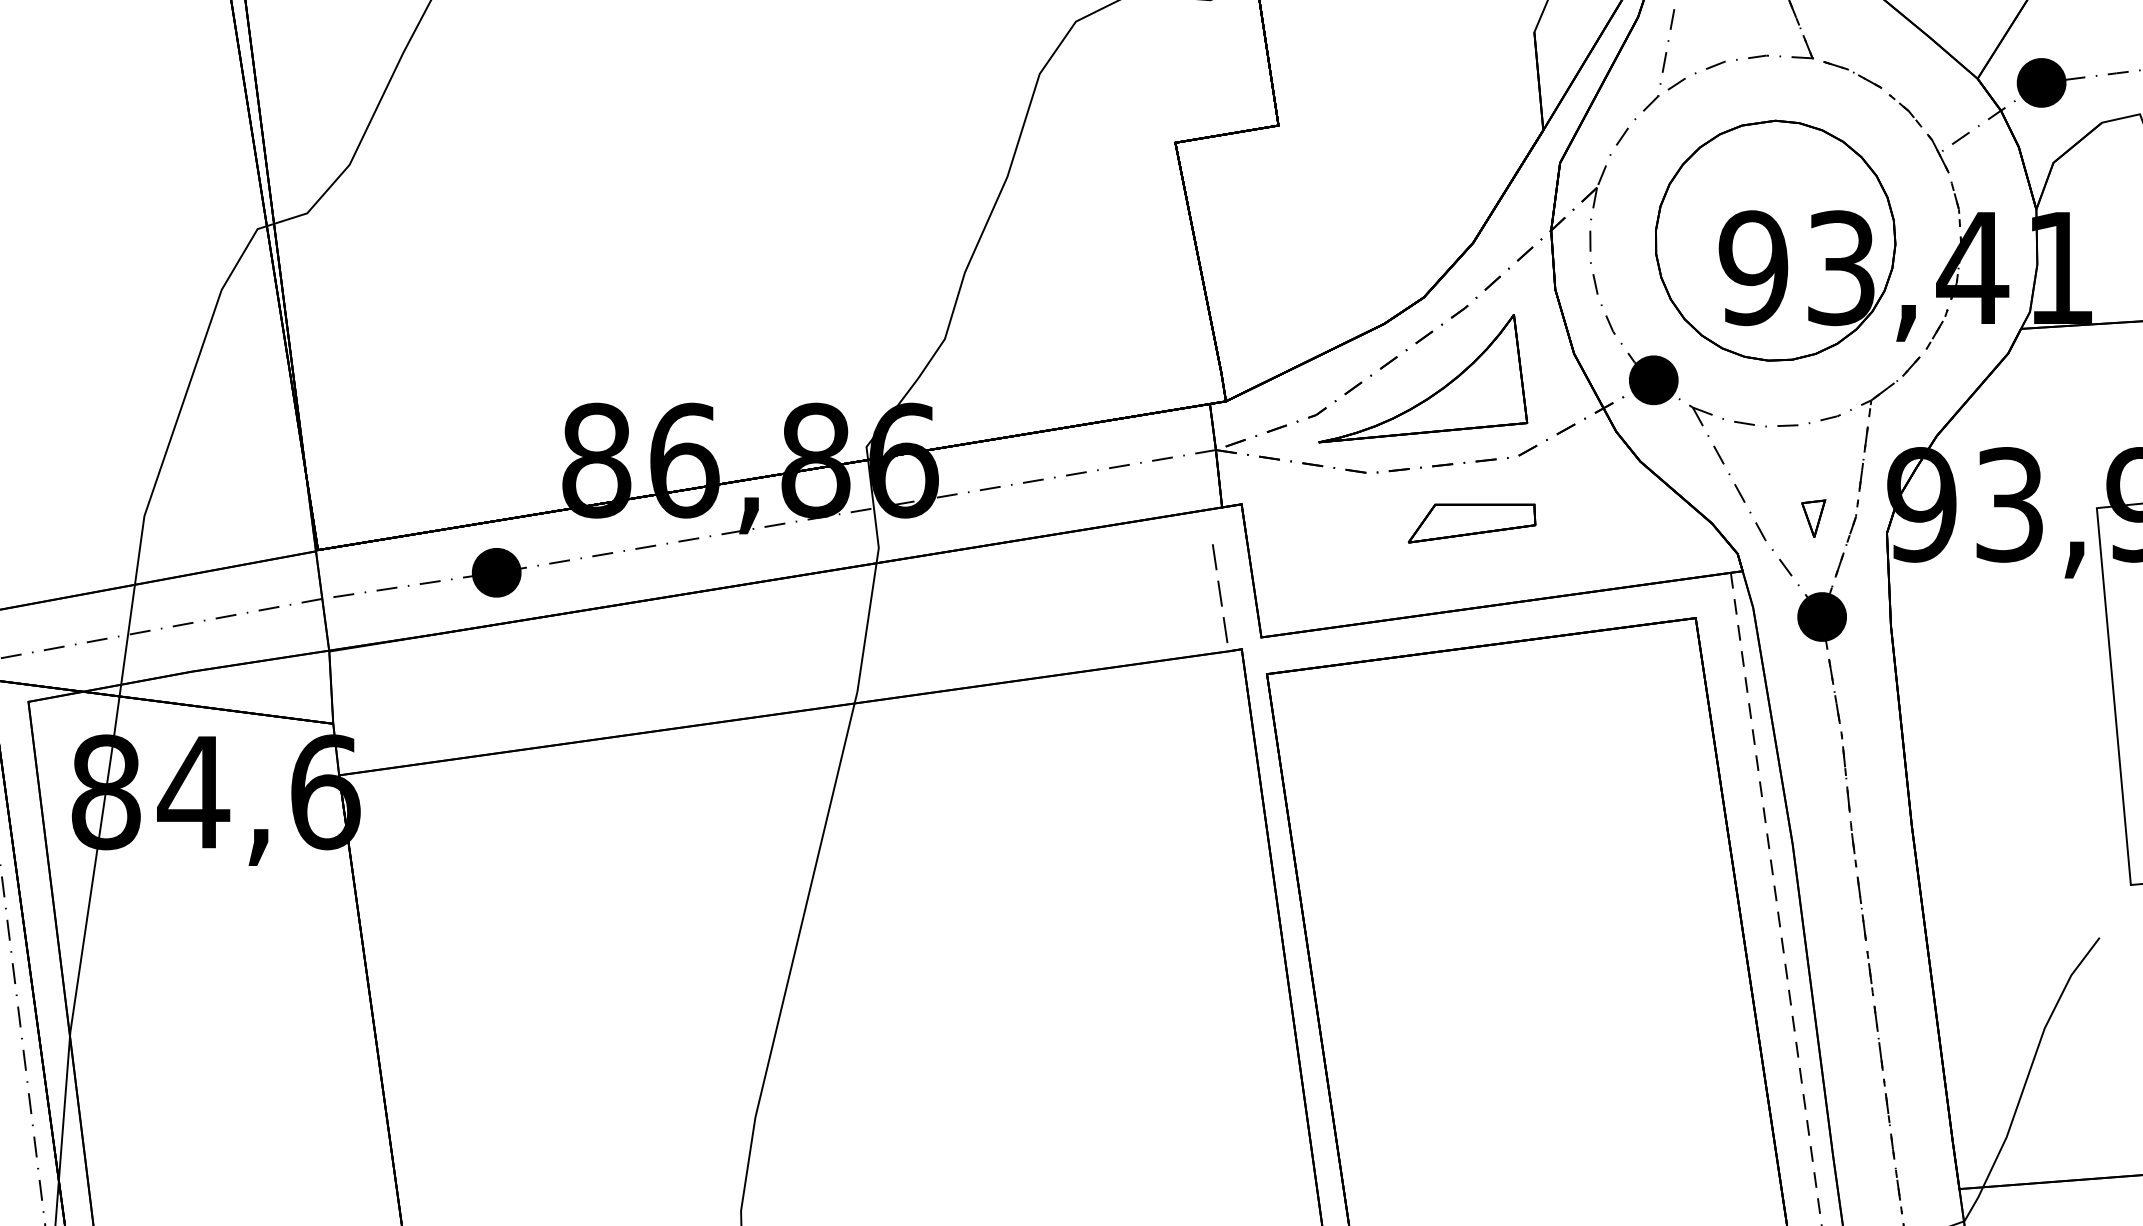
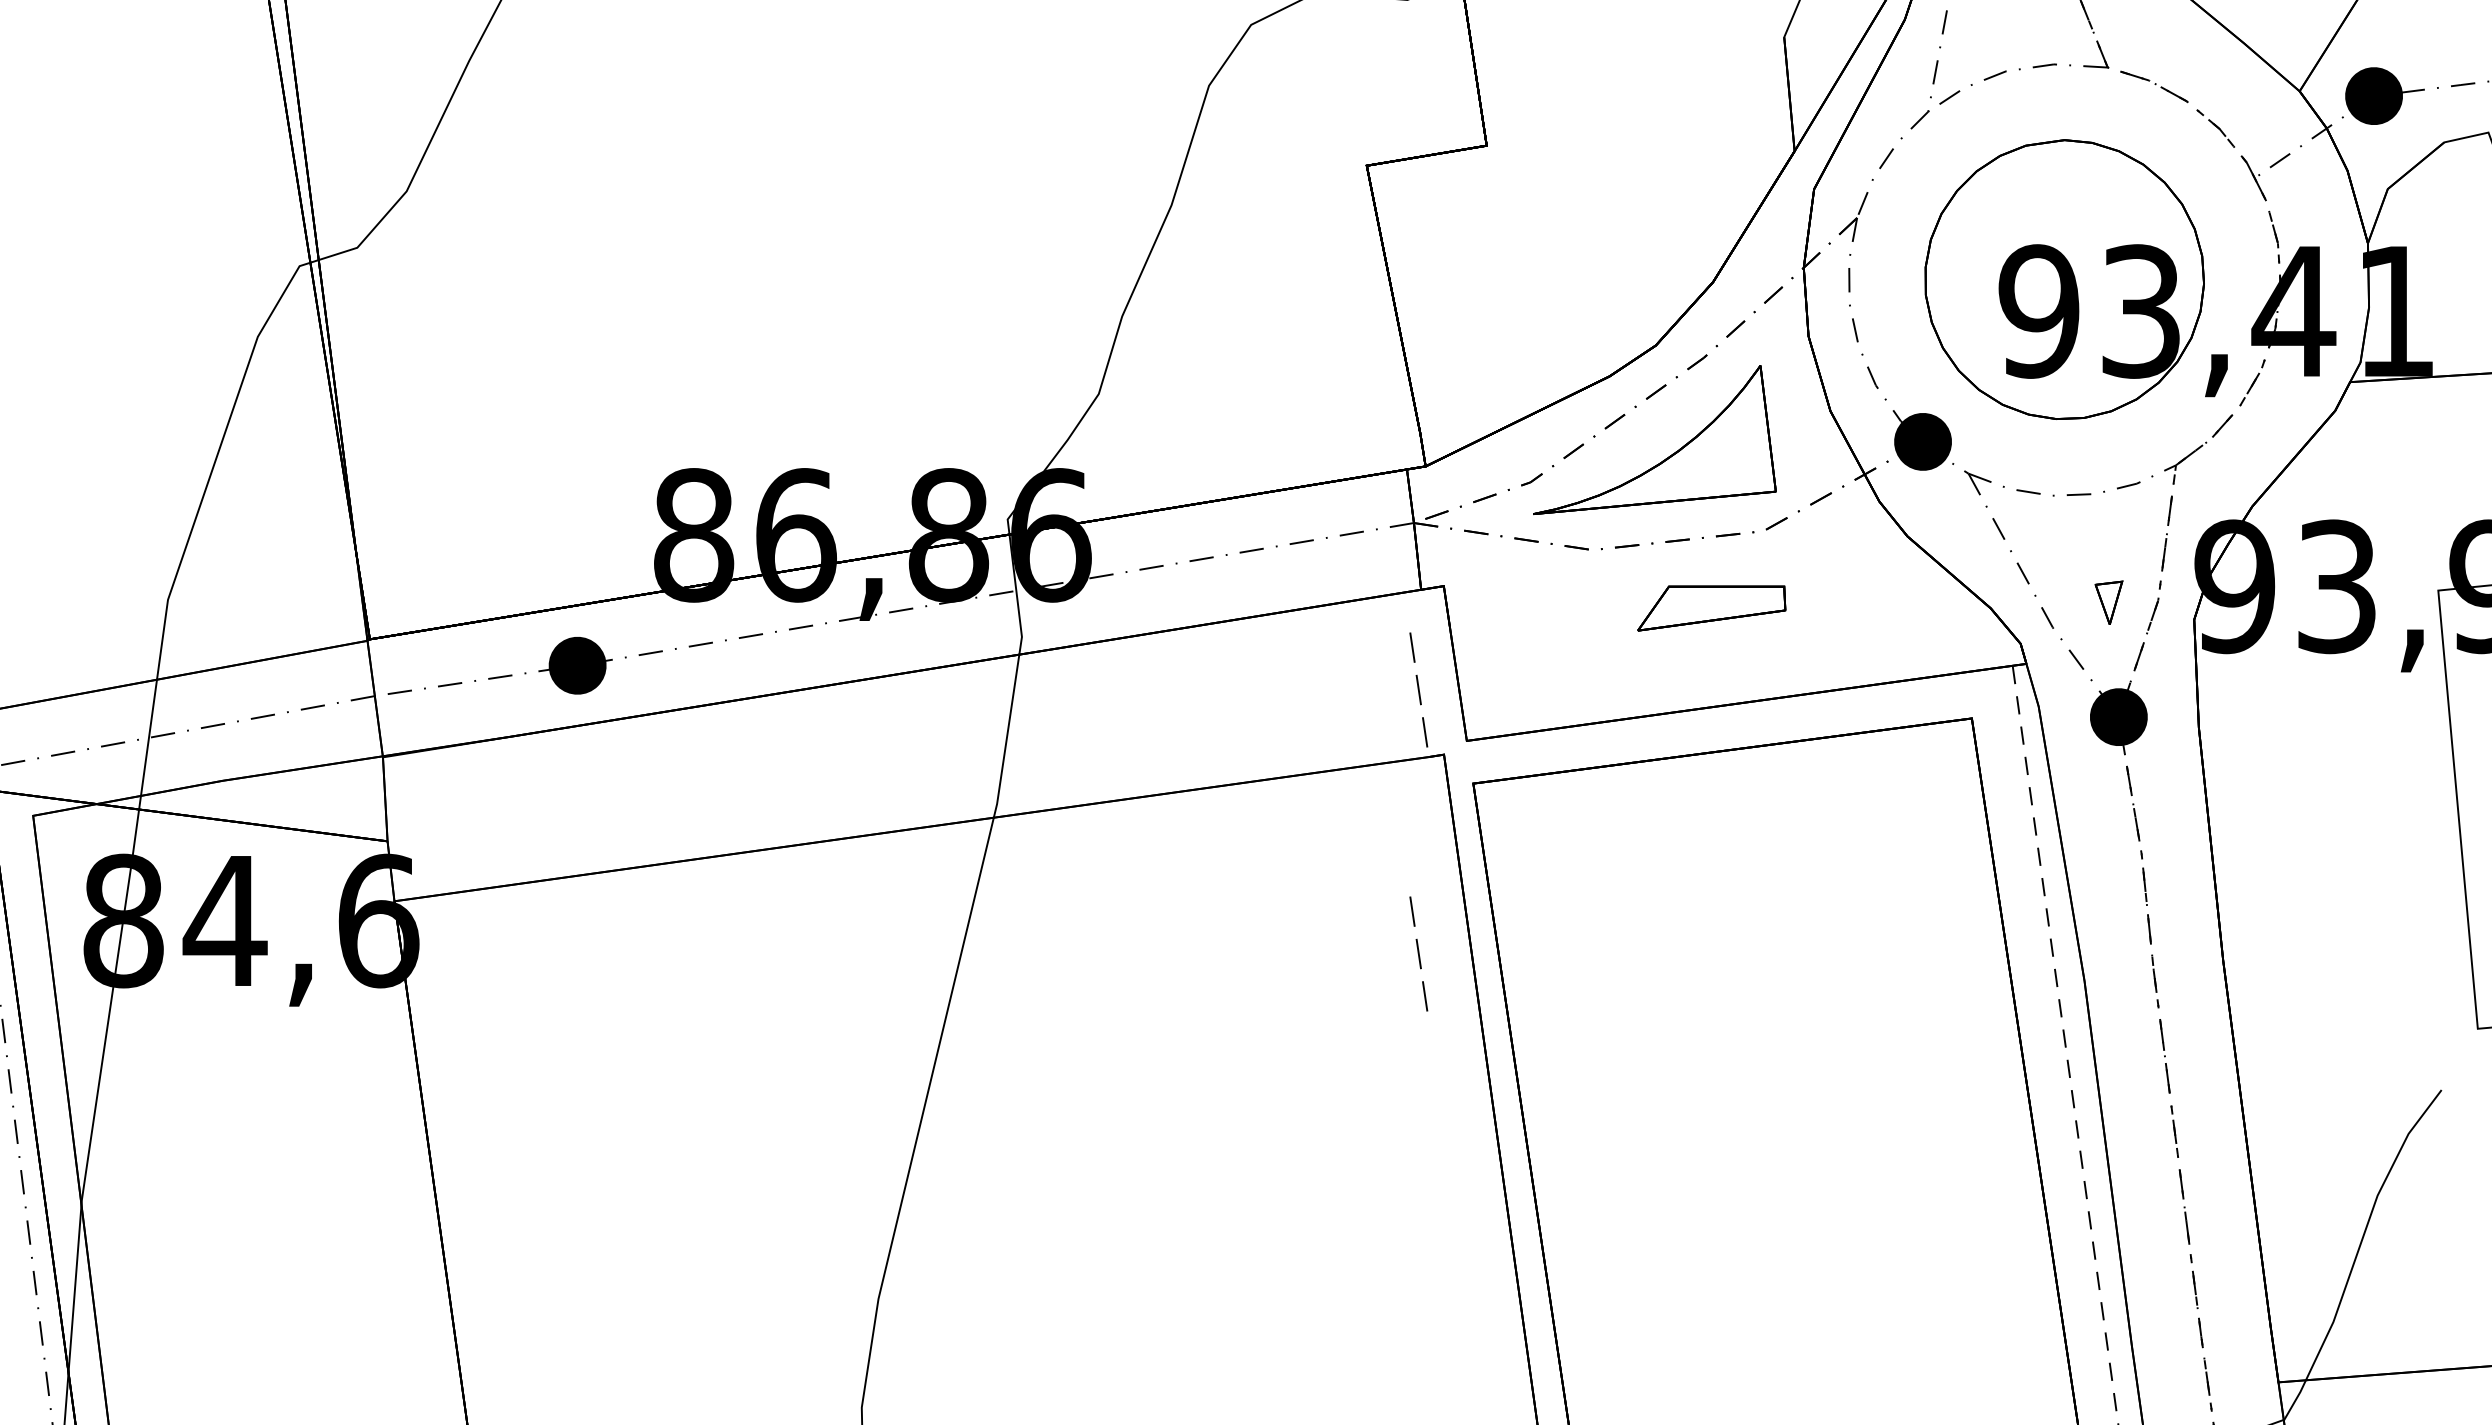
line: (1219, 820) -> (1418, 953), added

